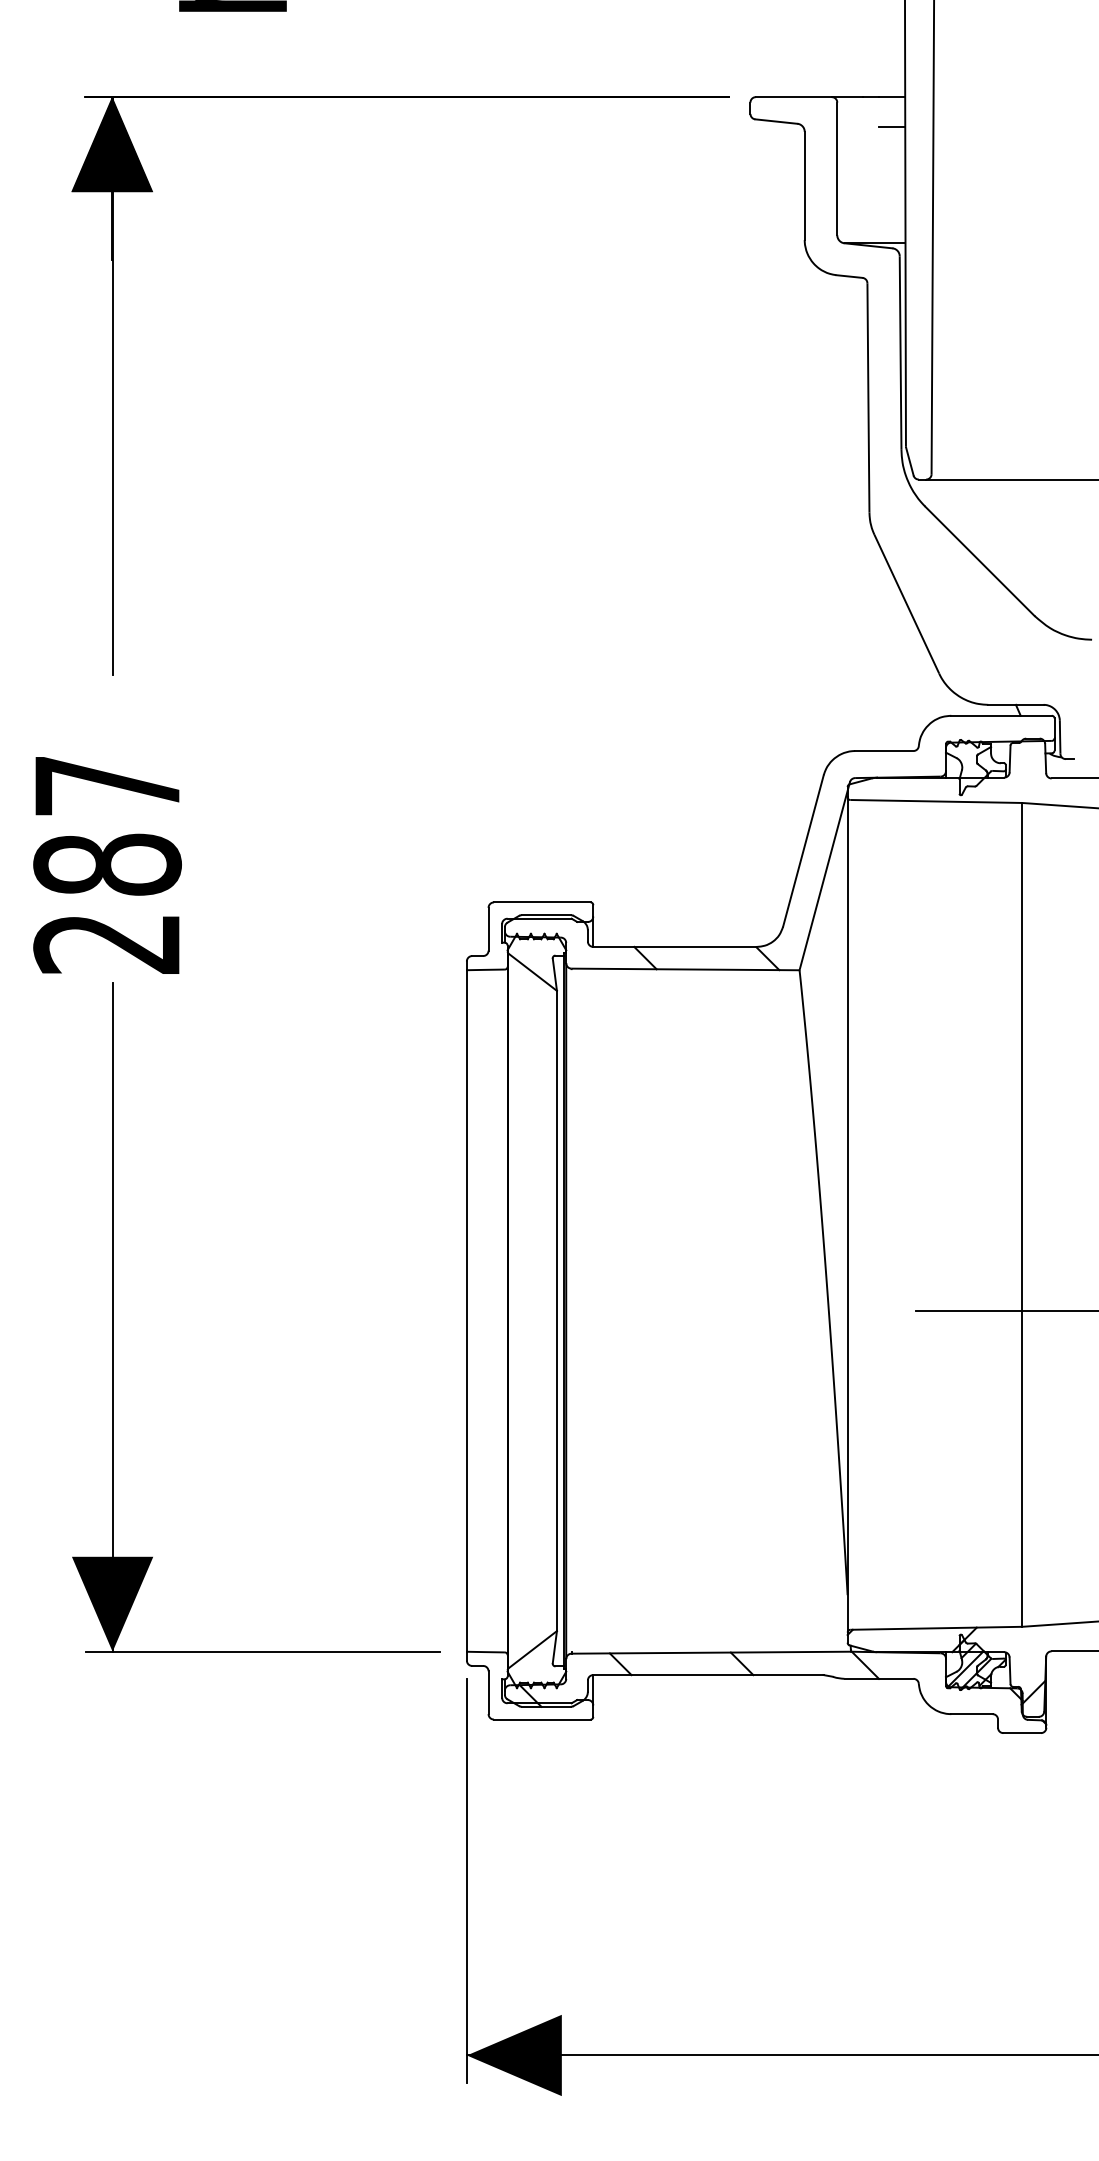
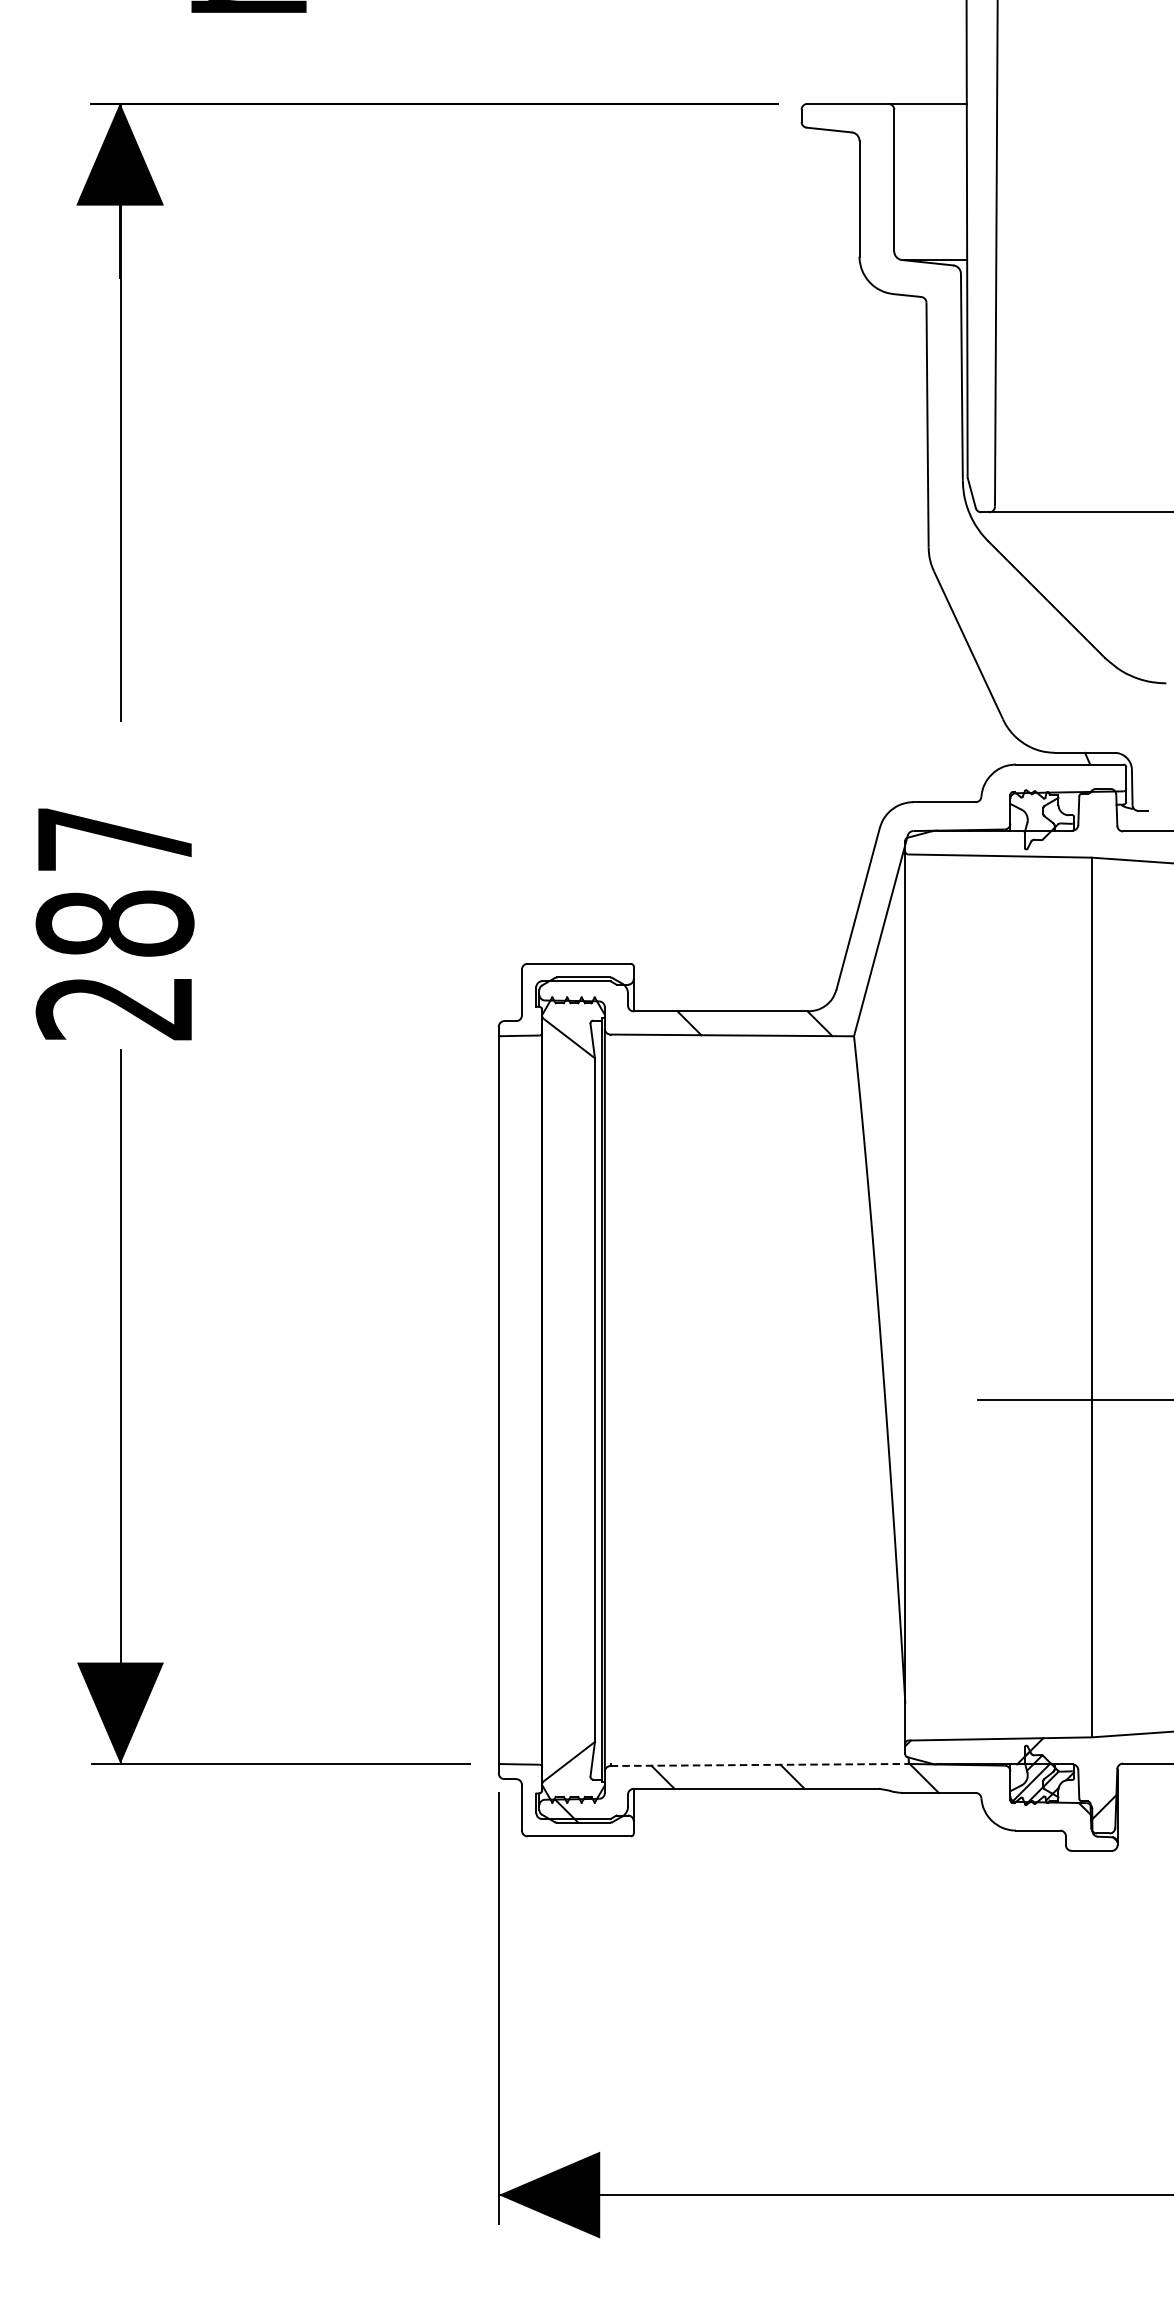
line: (892, 126) -> (953, 135), removed
line: (711, 1652) -> (759, 1764), solid -> dashed

